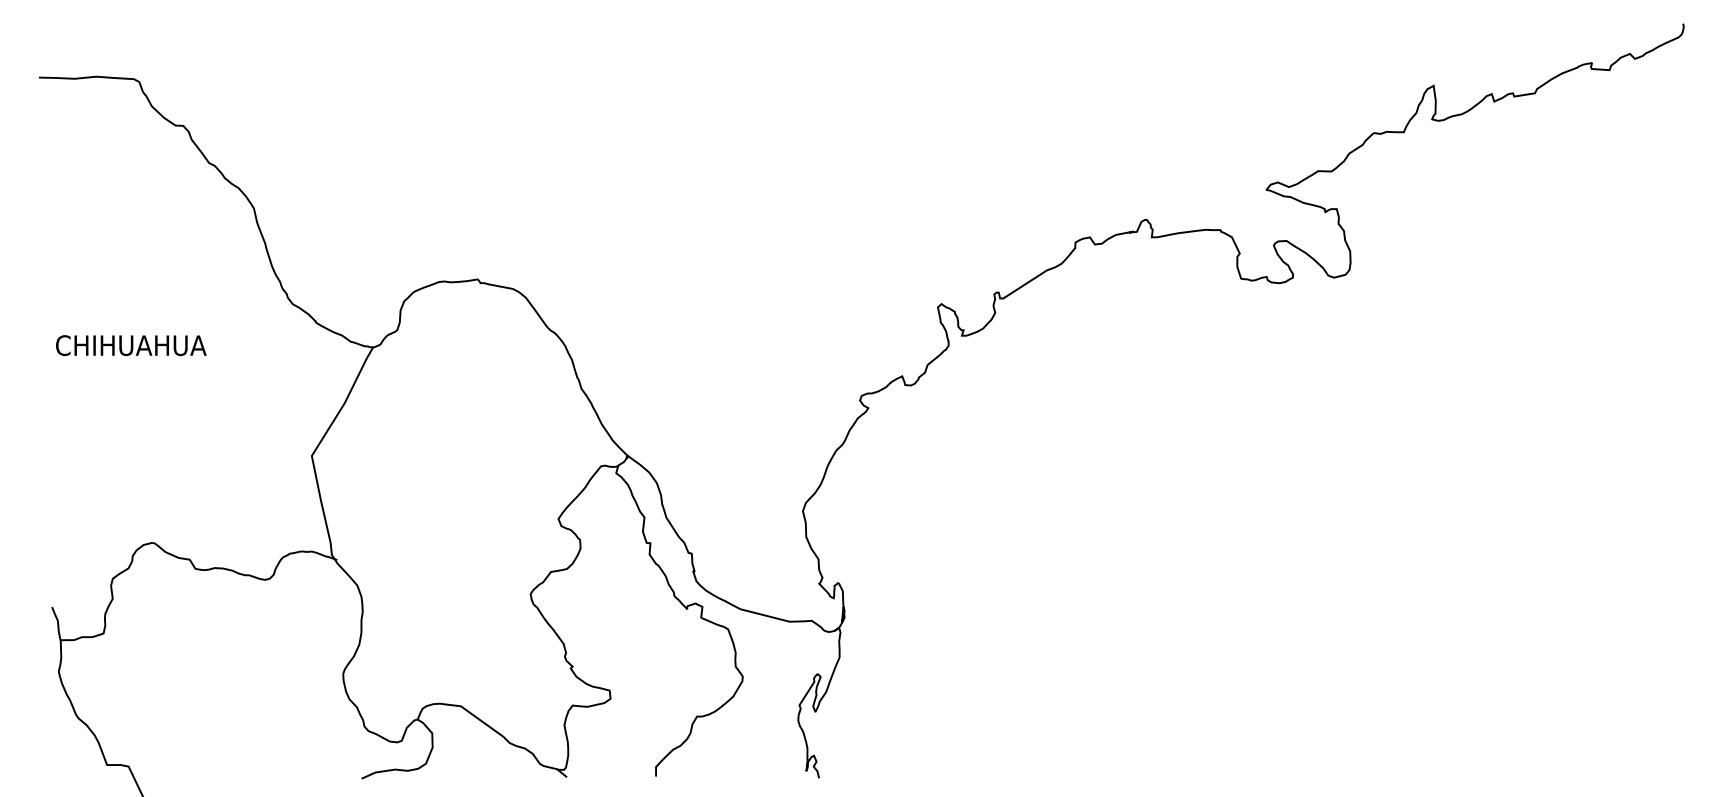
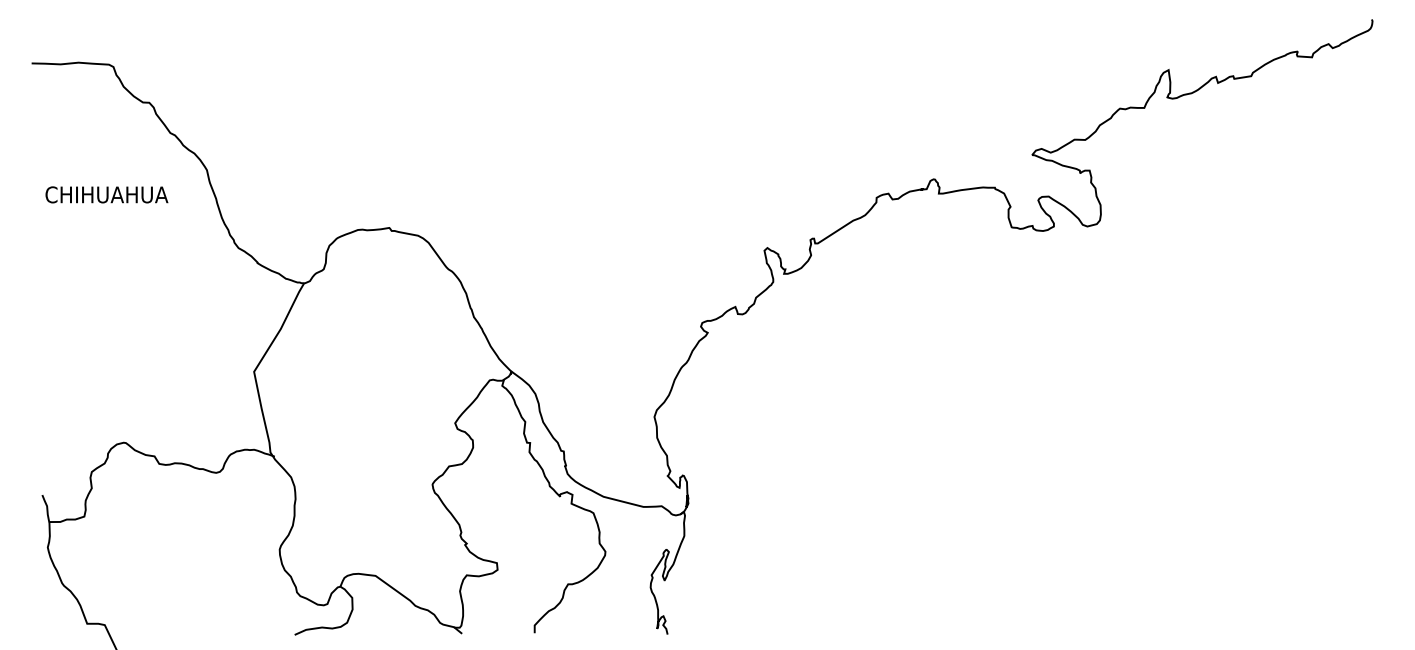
text: (130, 345) -> (106, 194), moved

